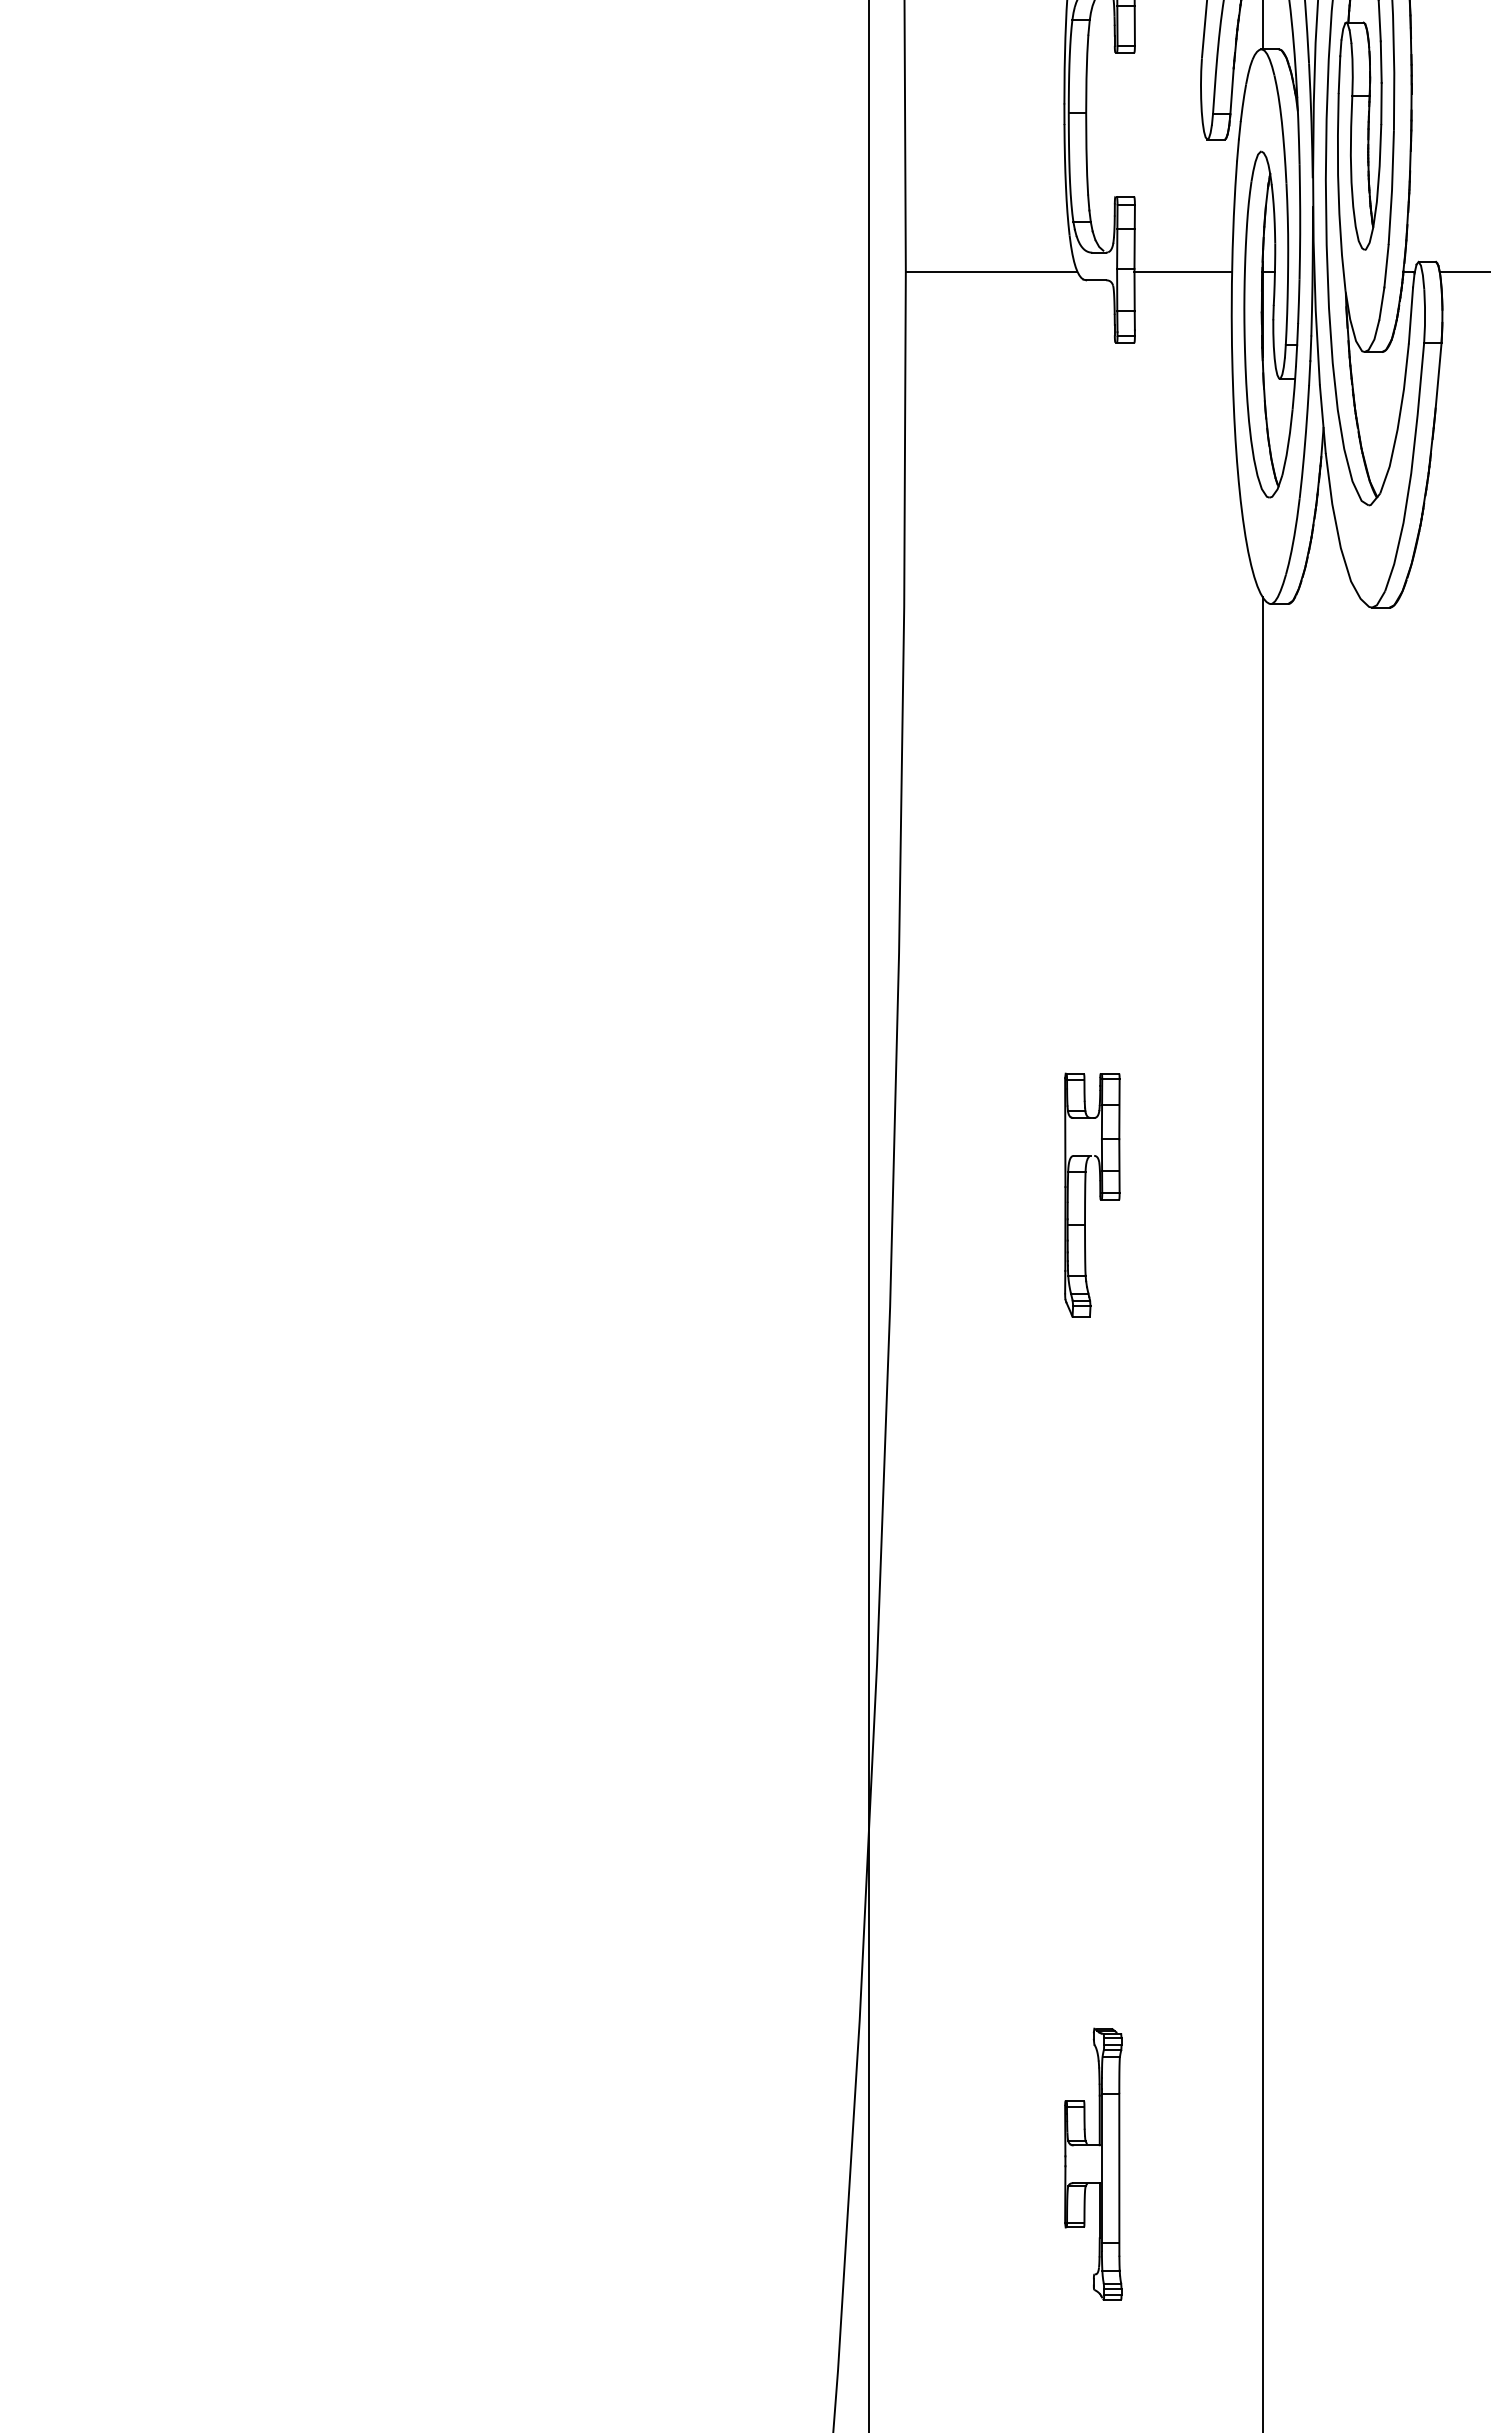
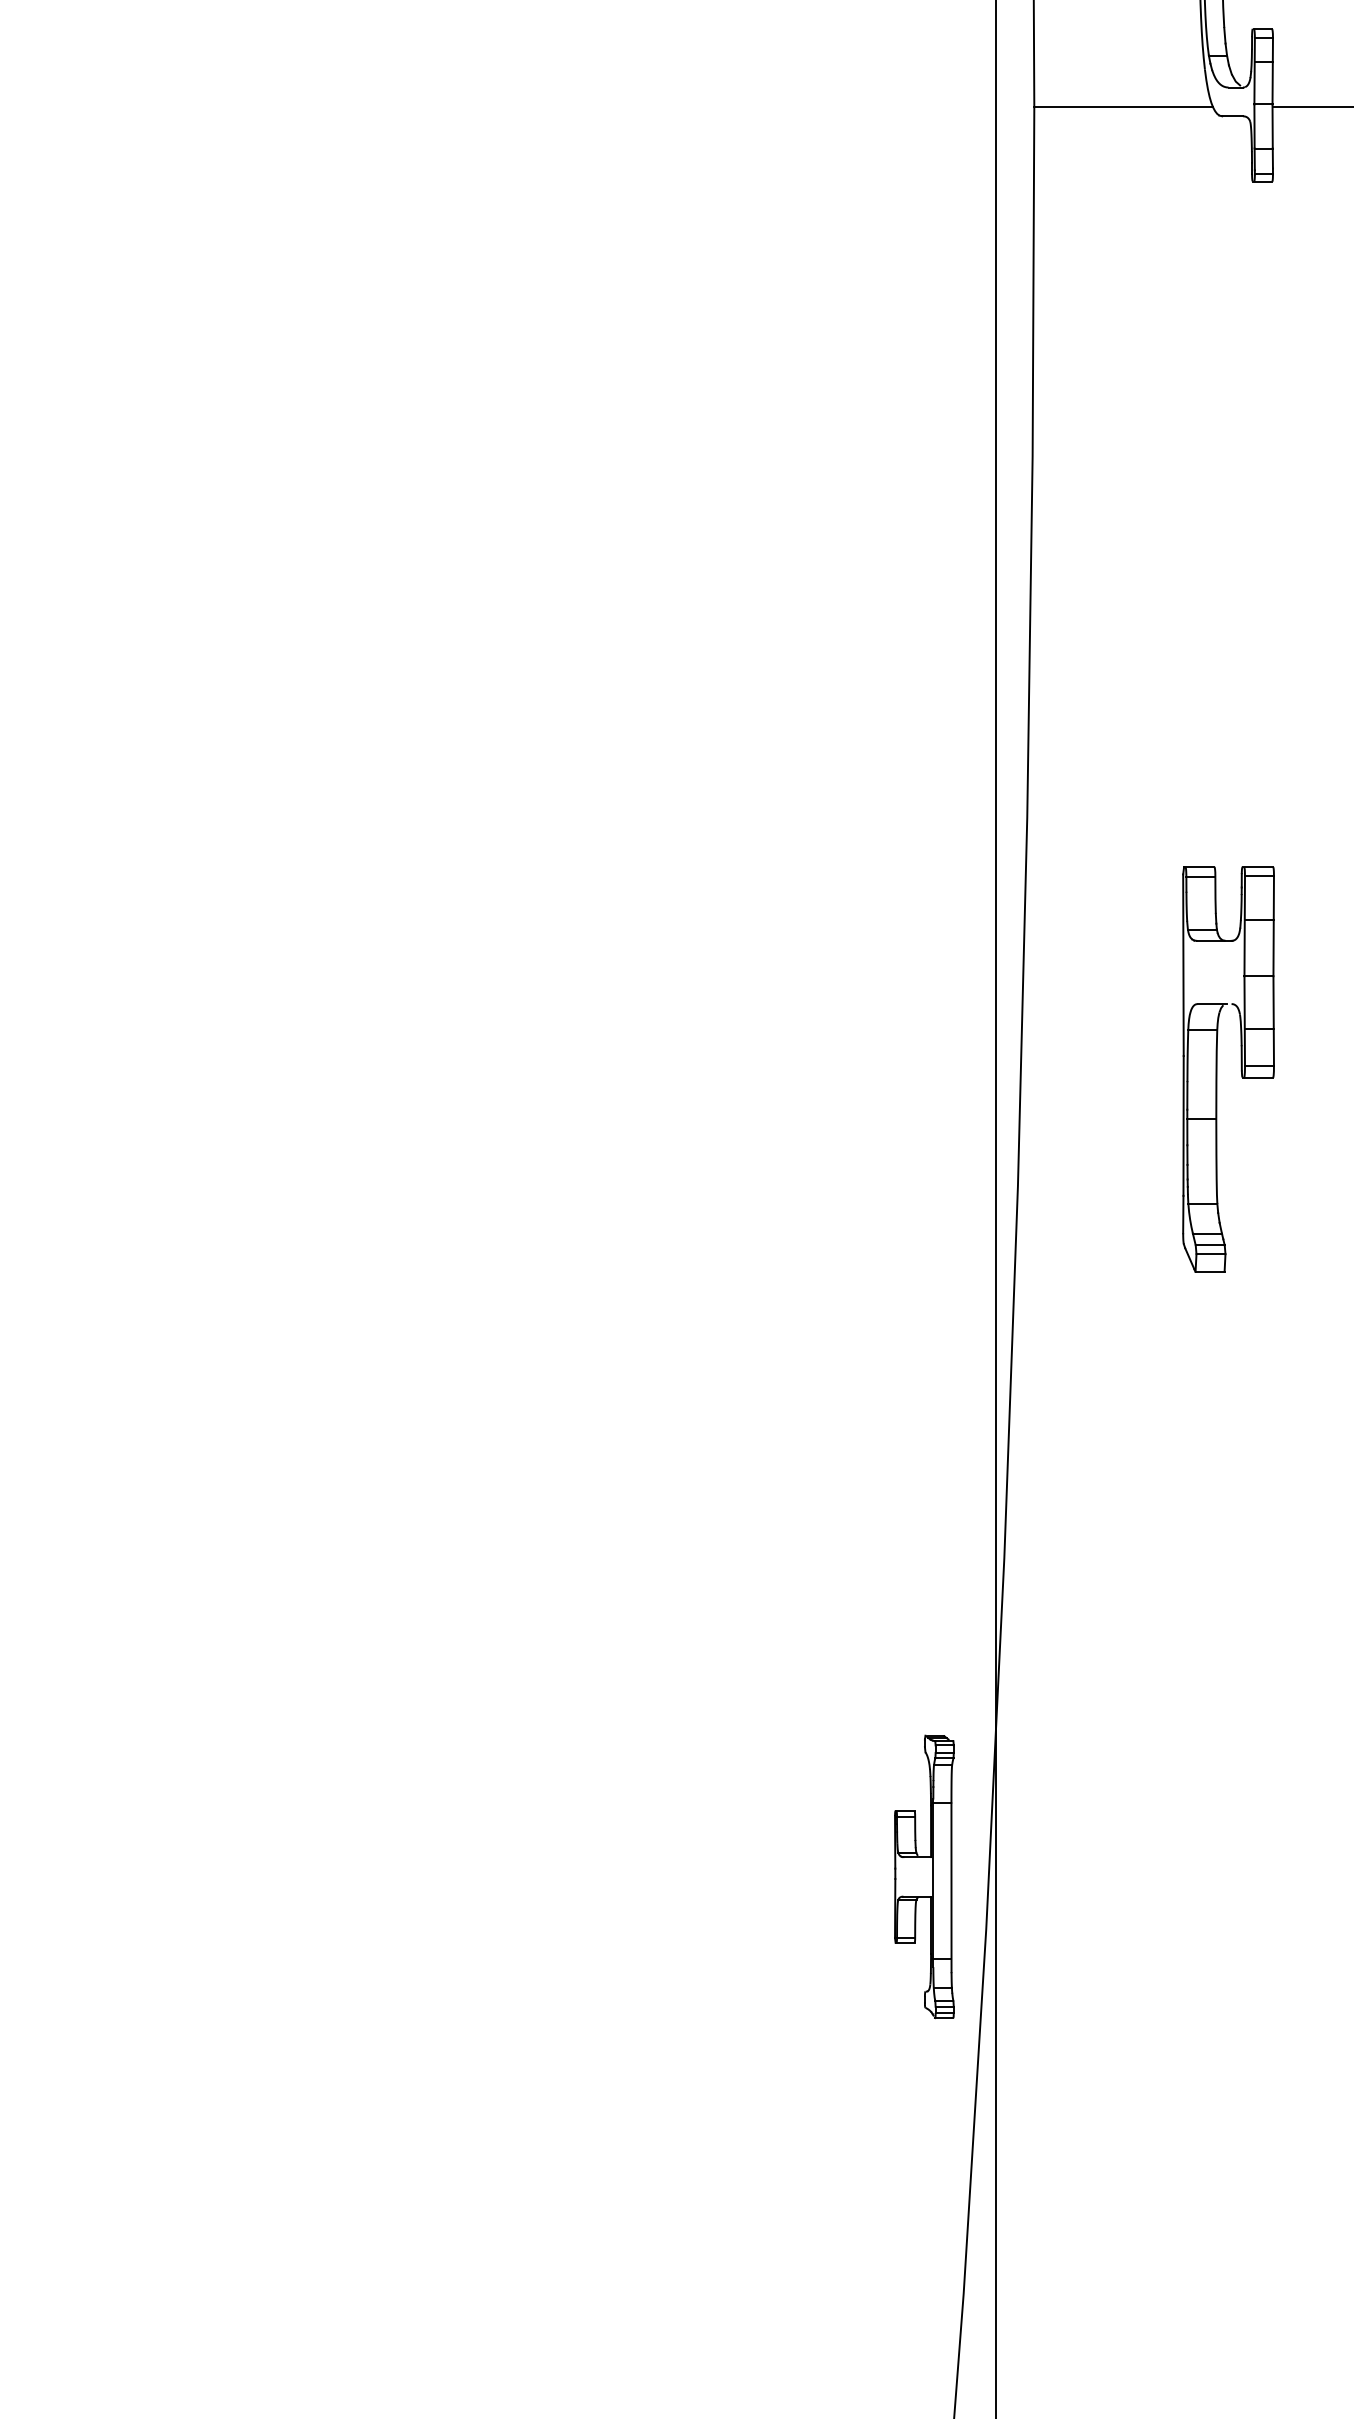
part: (1092, 1194) -> (1228, 1068), size x1.6
part: (1093, 2163) -> (924, 1876), moved

